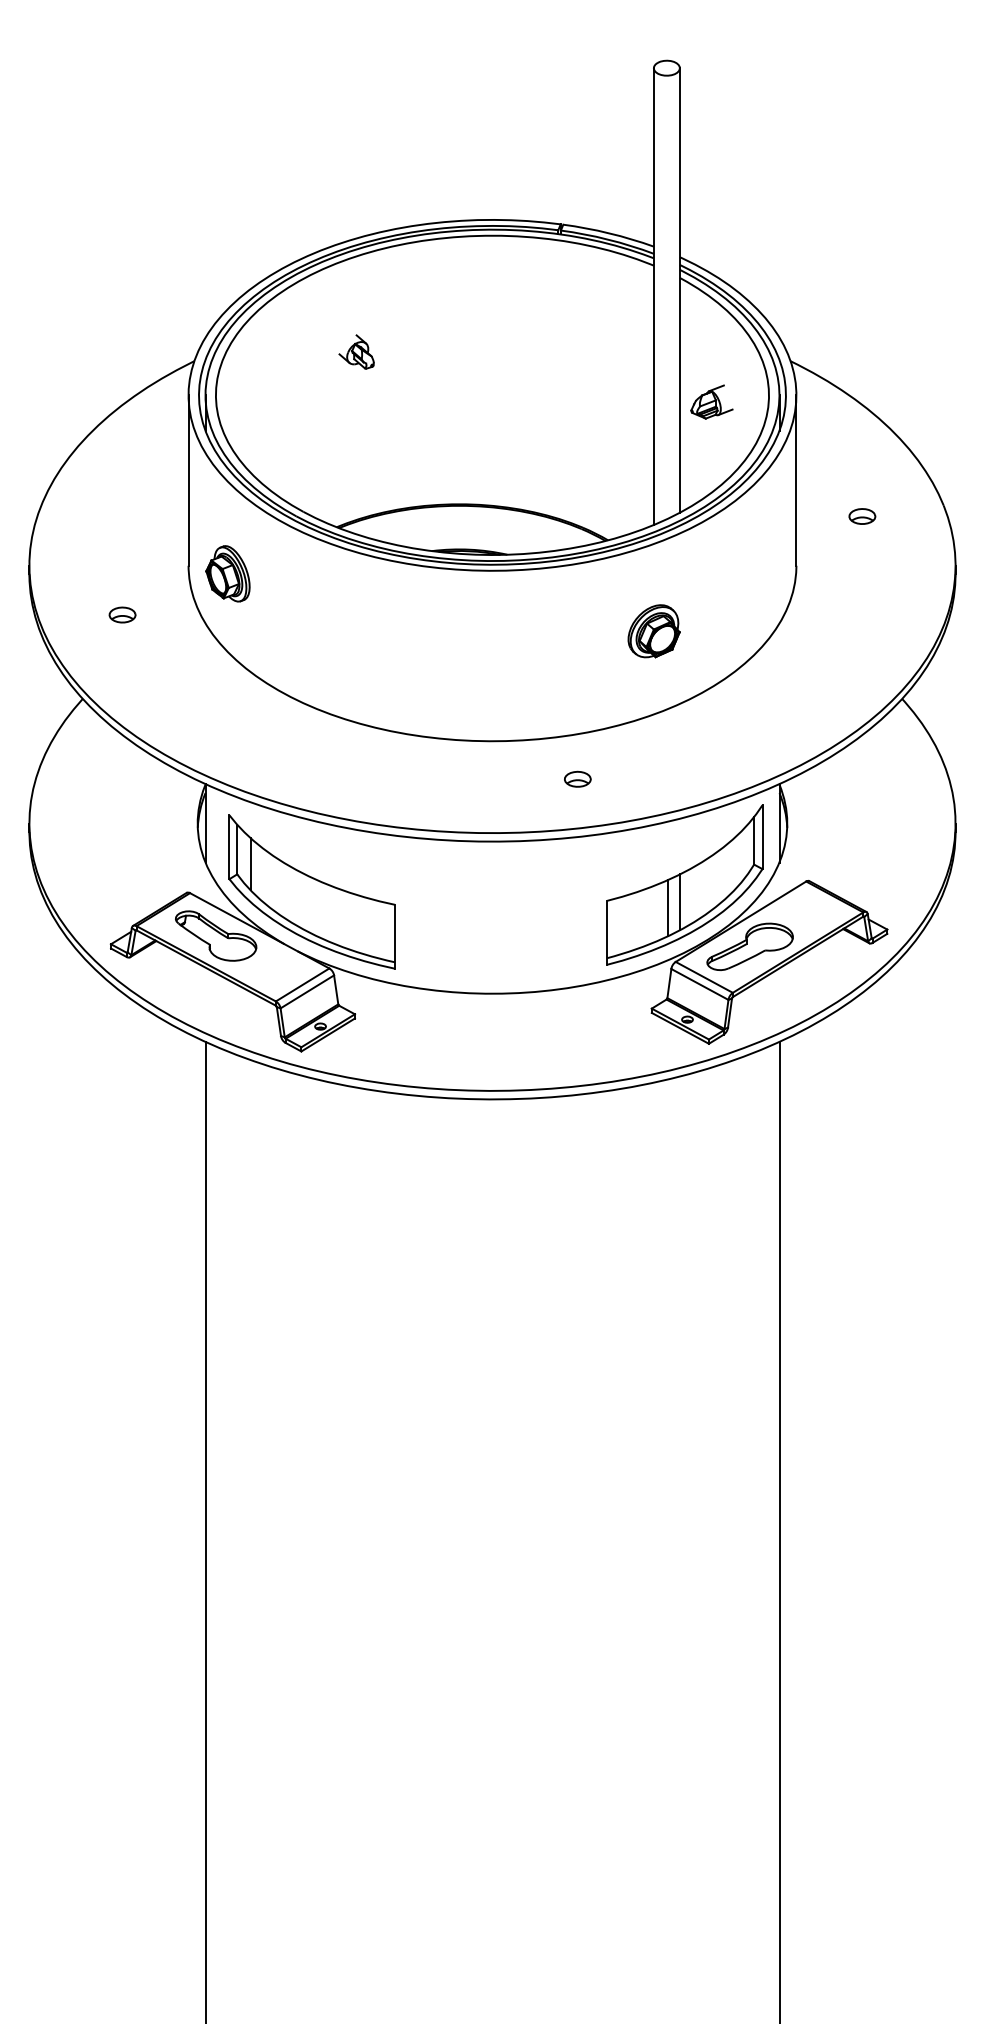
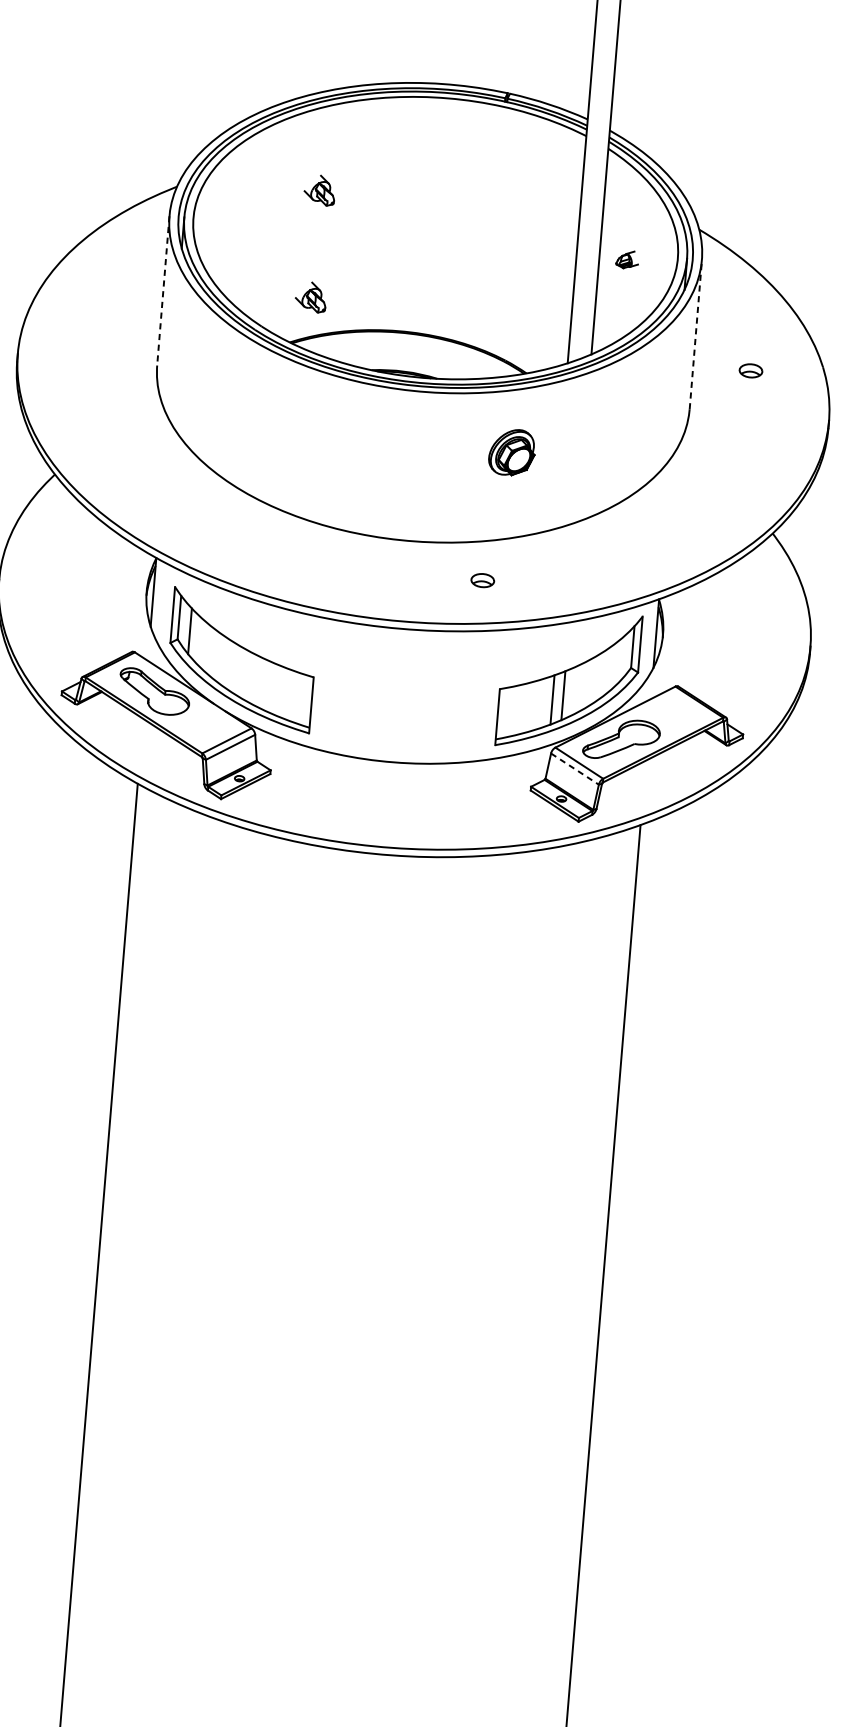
part: (711, 401) -> (627, 259), size x0.6
part: (356, 473) -> (310, 296), added
line: (796, 480) -> (695, 334), solid -> dashed
line: (188, 481) -> (163, 291), solid -> dashed
part: (227, 573) -> (190, 375), removed
part: (122, 614) -> (95, 403), removed
part: (653, 631) -> (511, 452), moved
line: (700, 984) -> (575, 769), solid -> dashed

